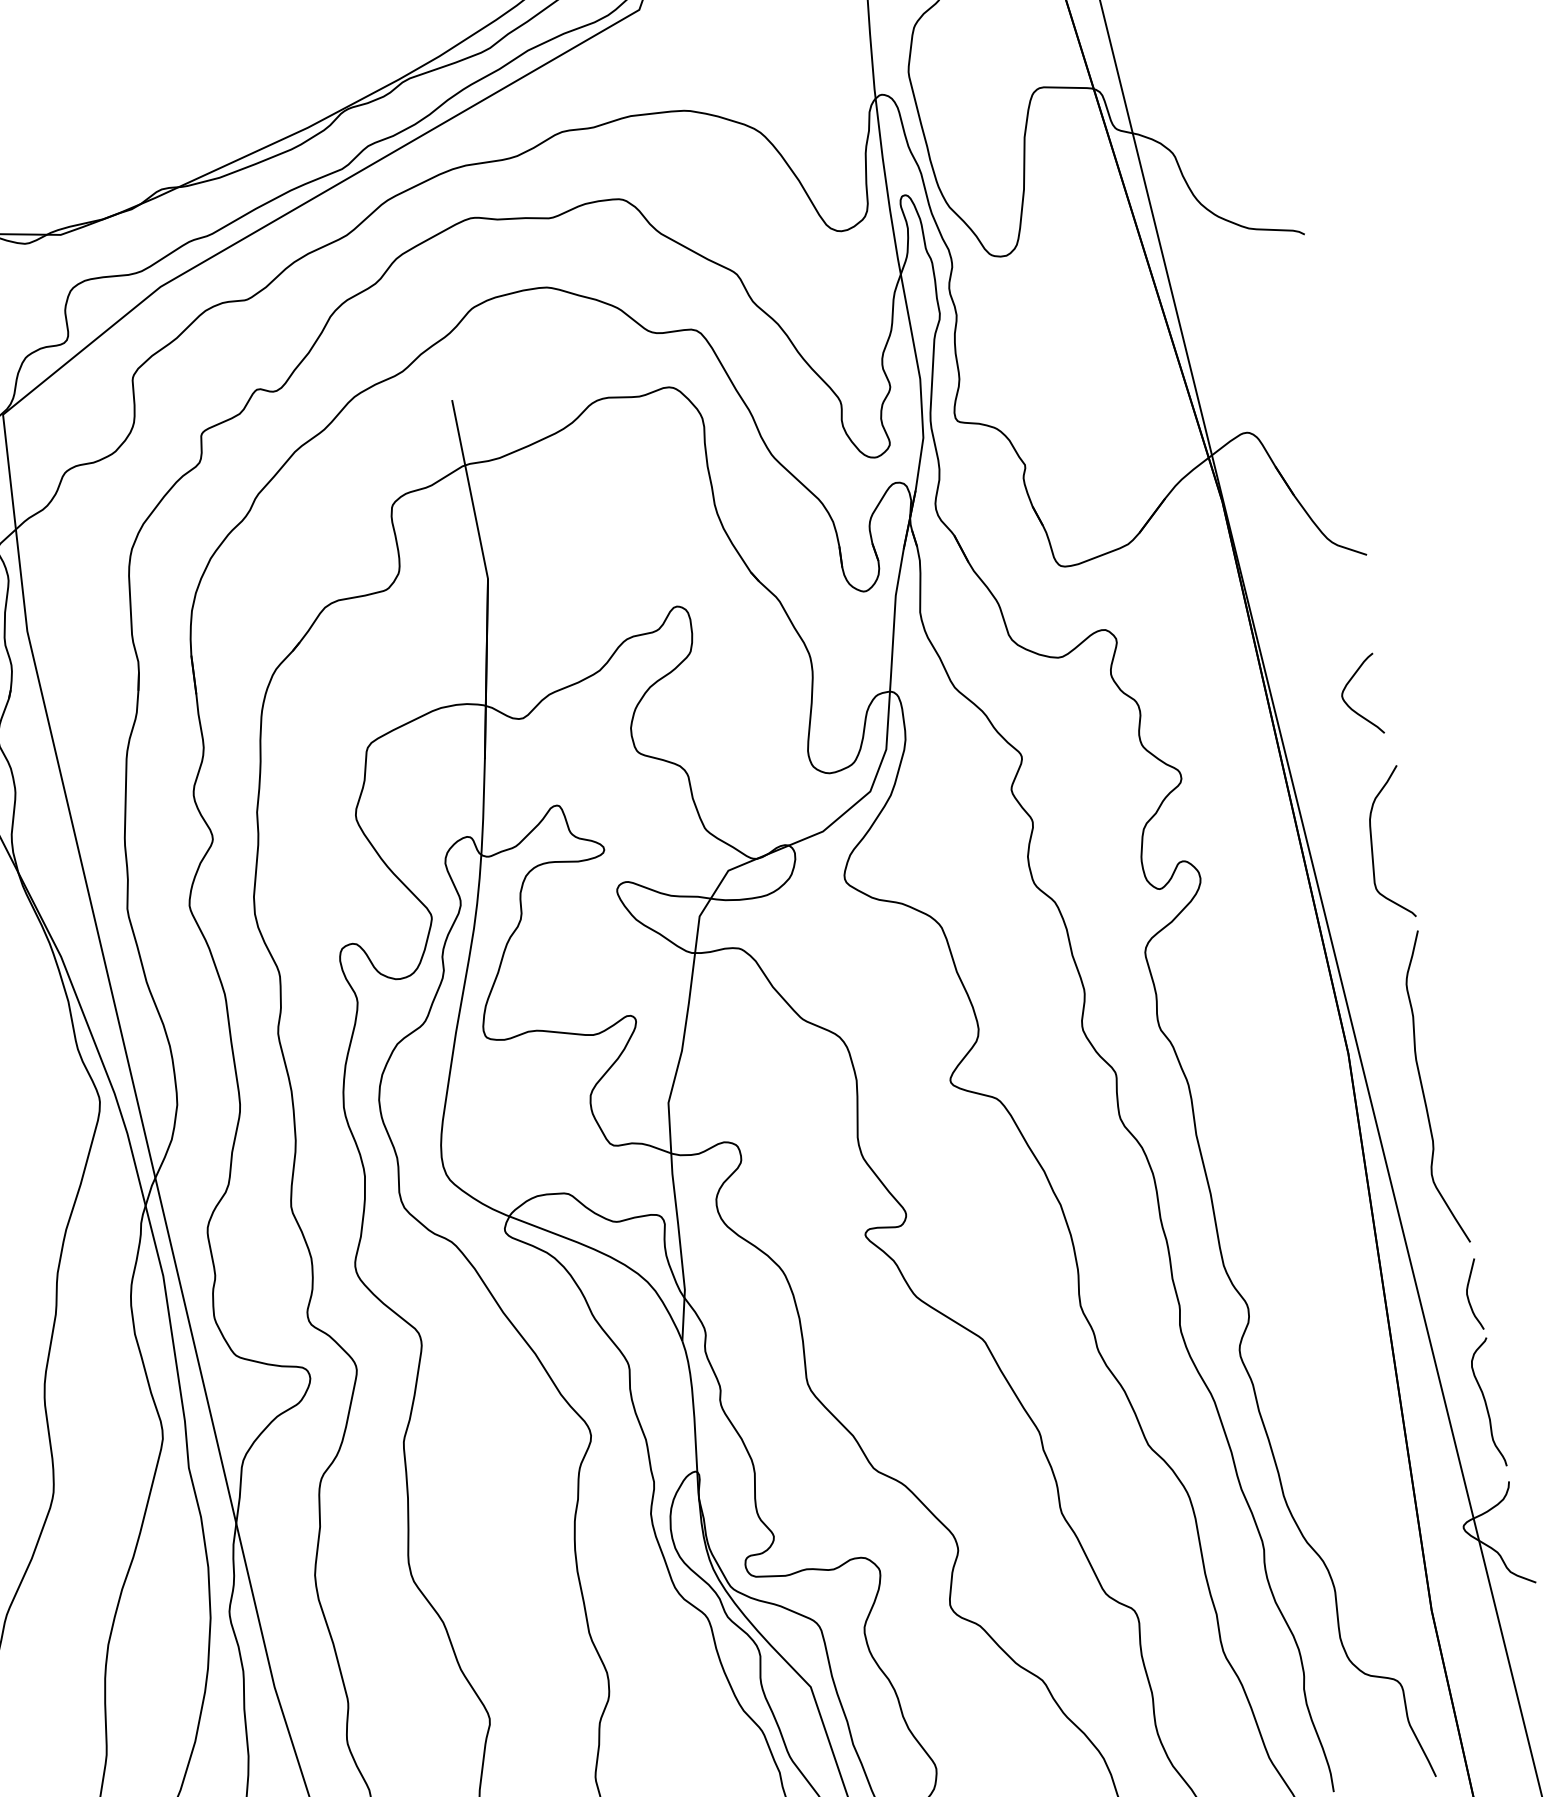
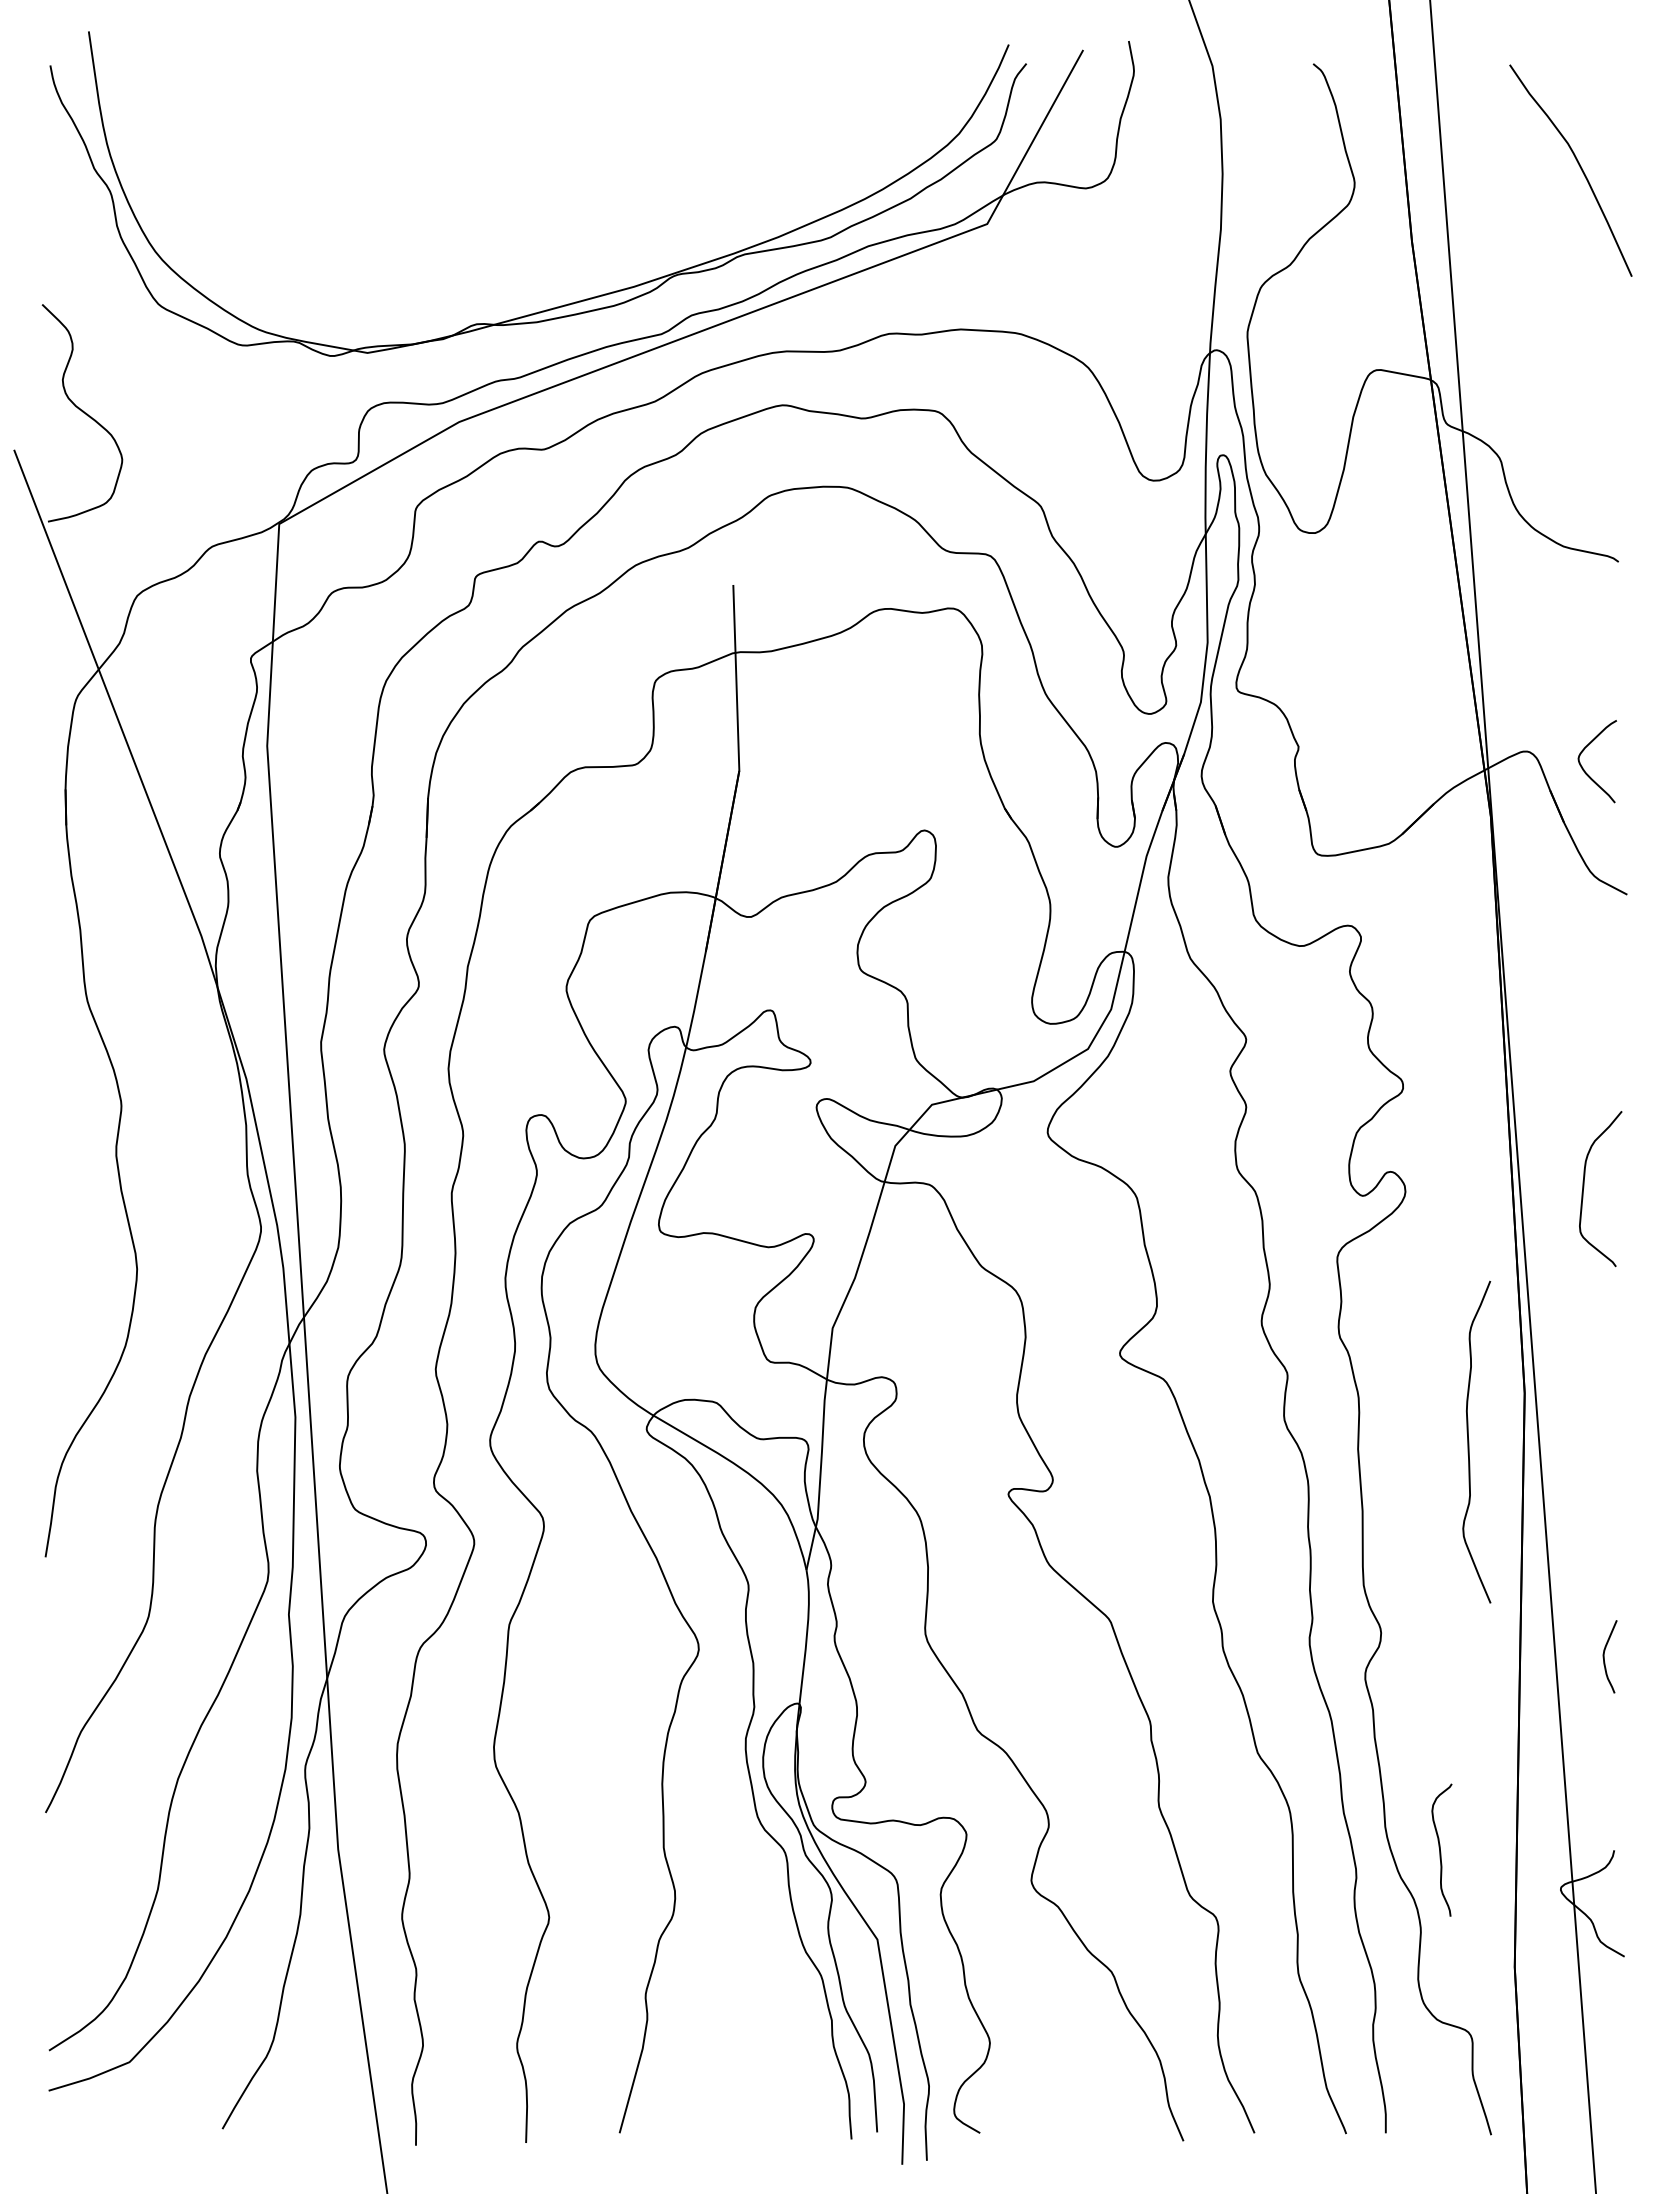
curve: (1349, 705) -> (1584, 769), moved
curve: (1423, 1089) -> (1469, 1441), moved
curve: (1486, 1402) -> (1440, 1849), moved

